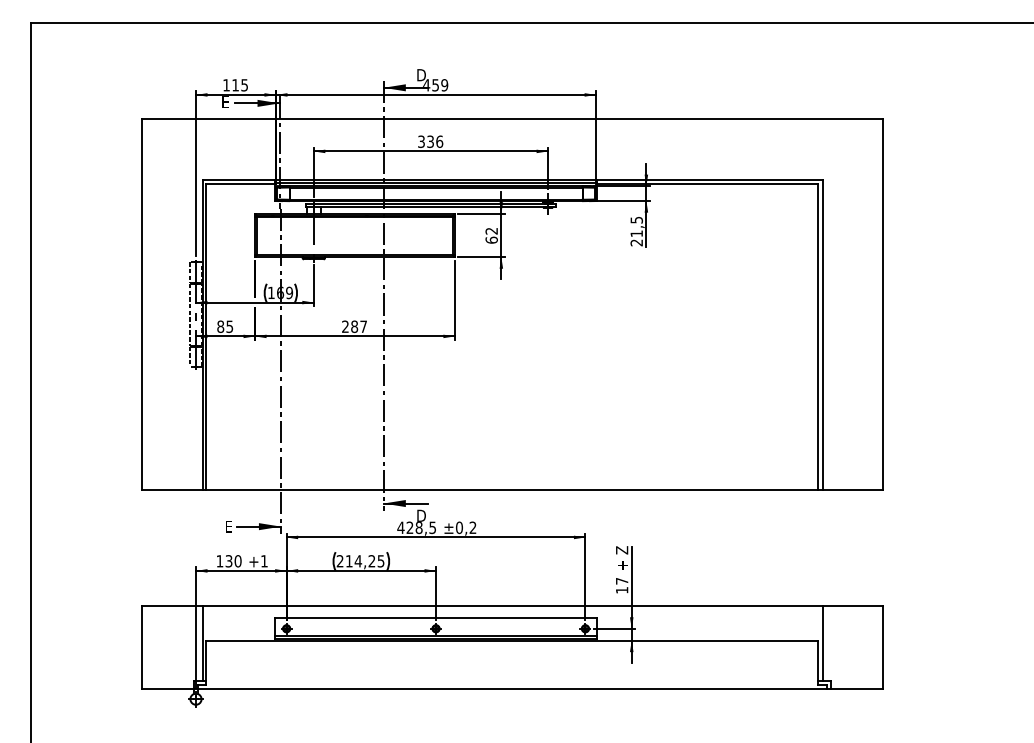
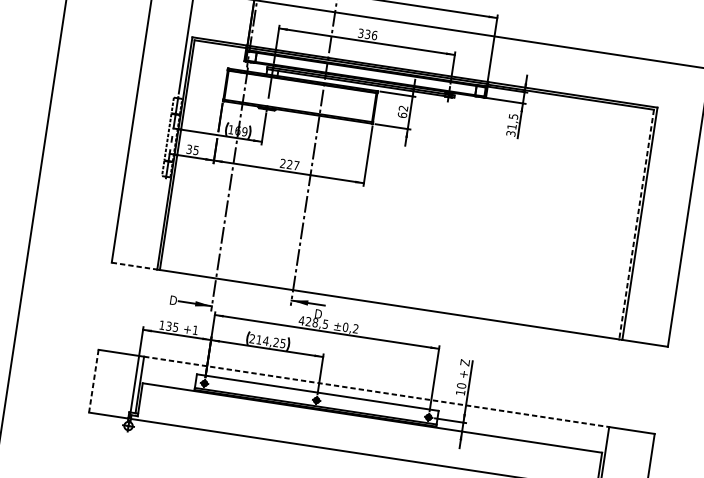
text: (637, 242) -> (511, 133), 21,5 -> 31,5
text: (220, 326) -> (189, 149), 85 -> 35
text: (354, 326) -> (289, 164), 287 -> 227
line: (818, 337) -> (636, 225), solid -> dashed
line: (172, 489) -> (134, 266), solid -> dashed
text: (229, 526) -> (173, 300), E -> D
text: (237, 561) -> (175, 327), 130 -> 135
text: (621, 580) -> (461, 385), 17 -> 10
line: (512, 605) -> (376, 391), solid -> dashed
line: (141, 647) -> (93, 381), solid -> dashed

